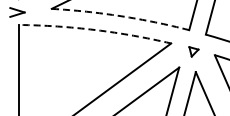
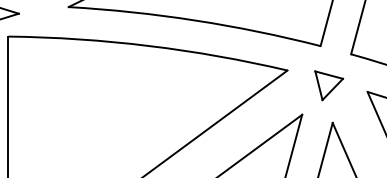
arc: (121, 16) -> (196, 21), dashed -> solid
arc: (95, 30) -> (148, 46), dashed -> solid
part: (193, 51) -> (328, 85), size x1.67

